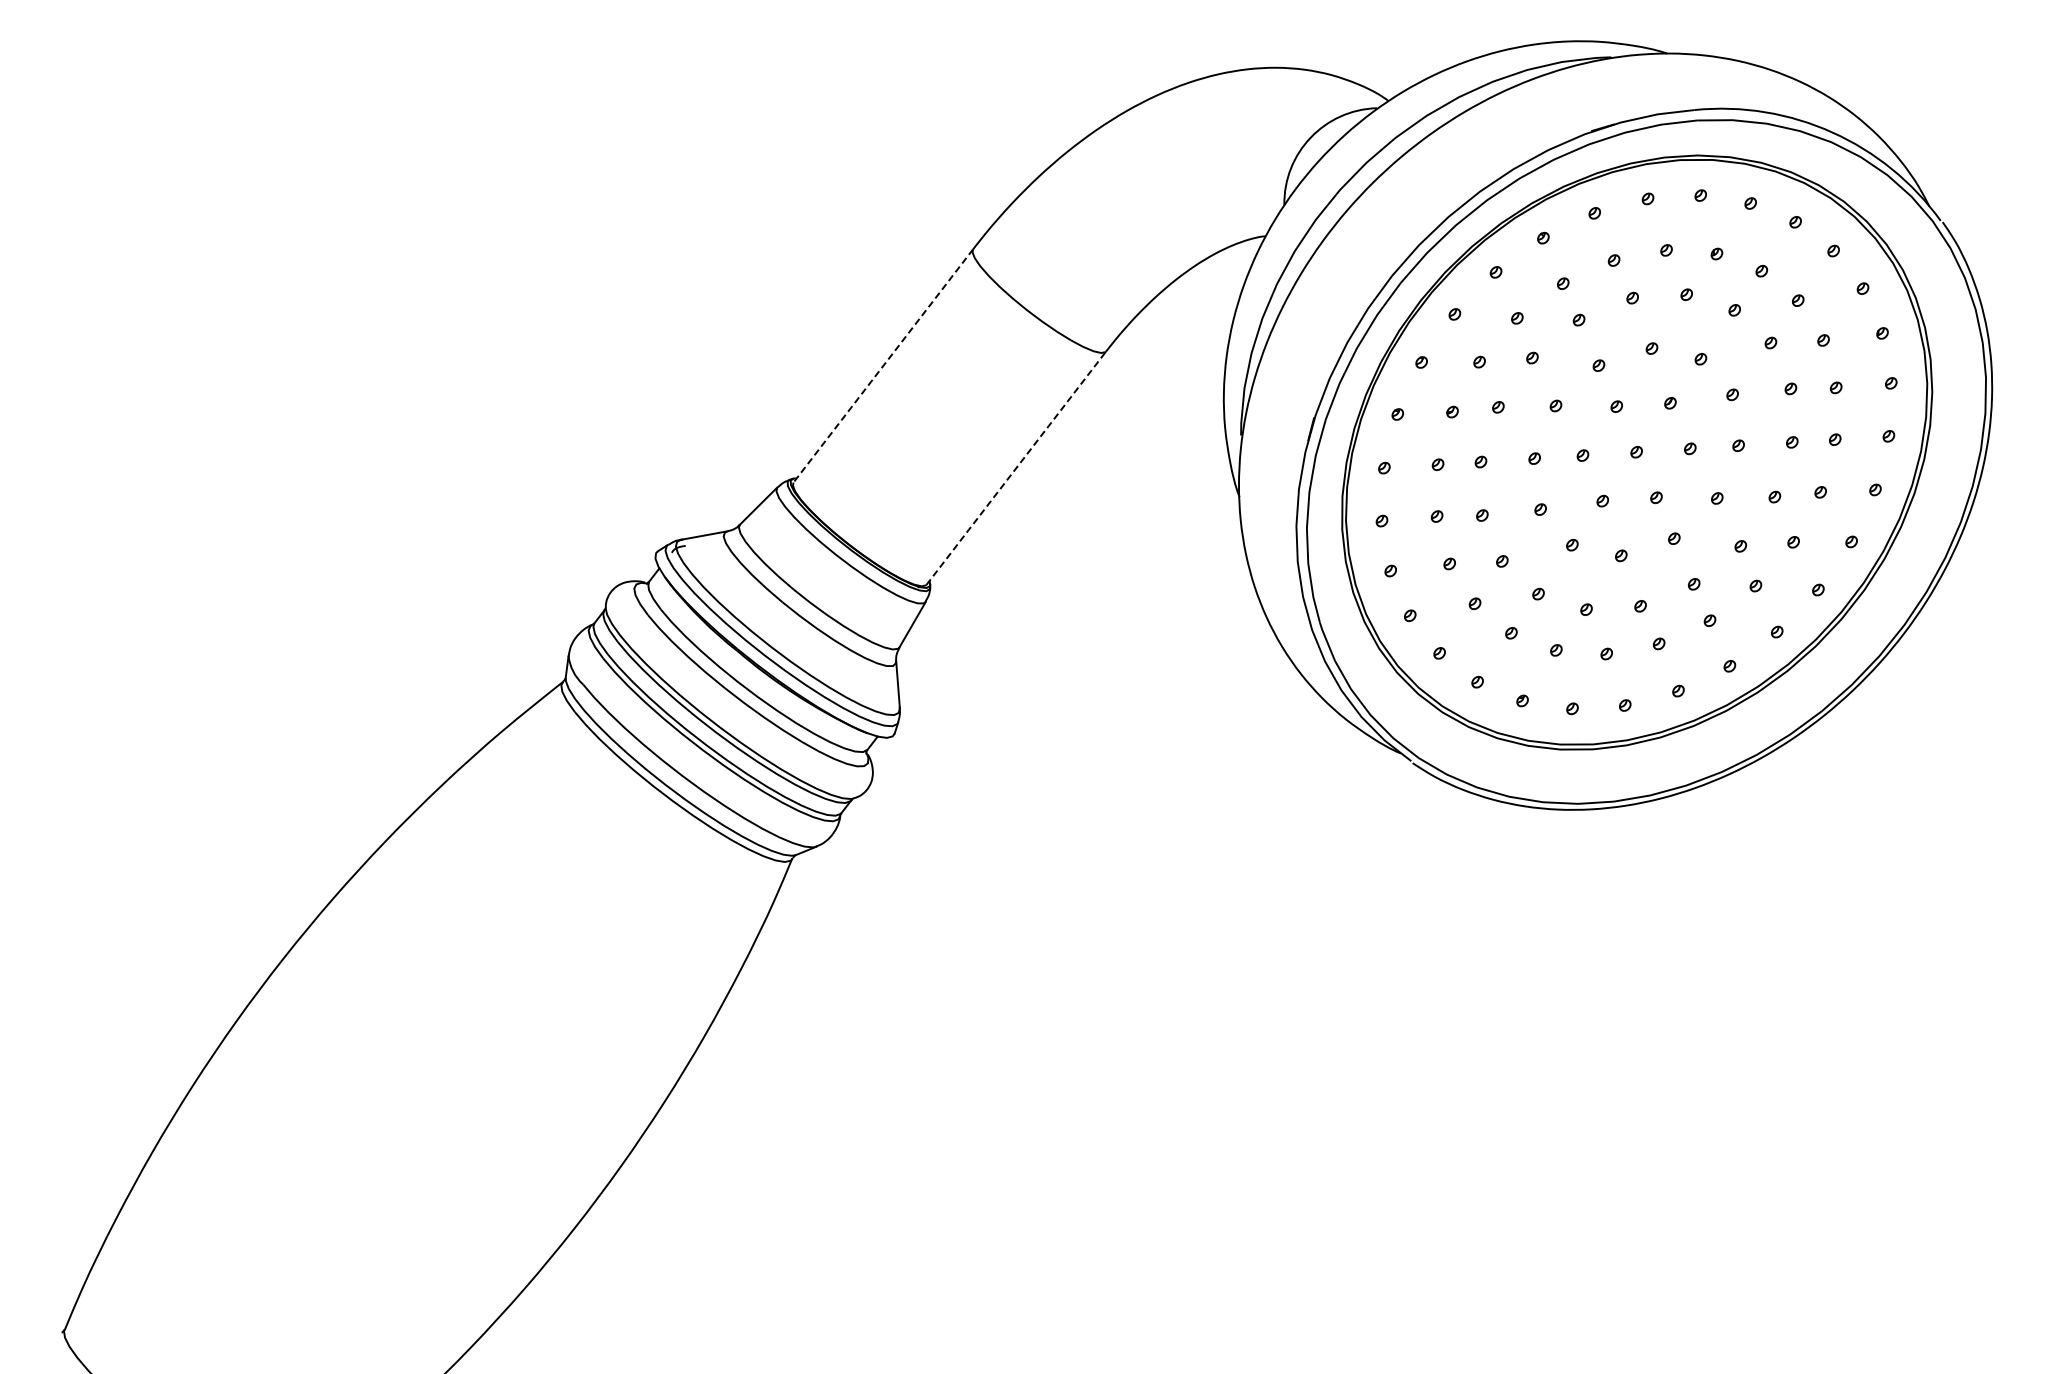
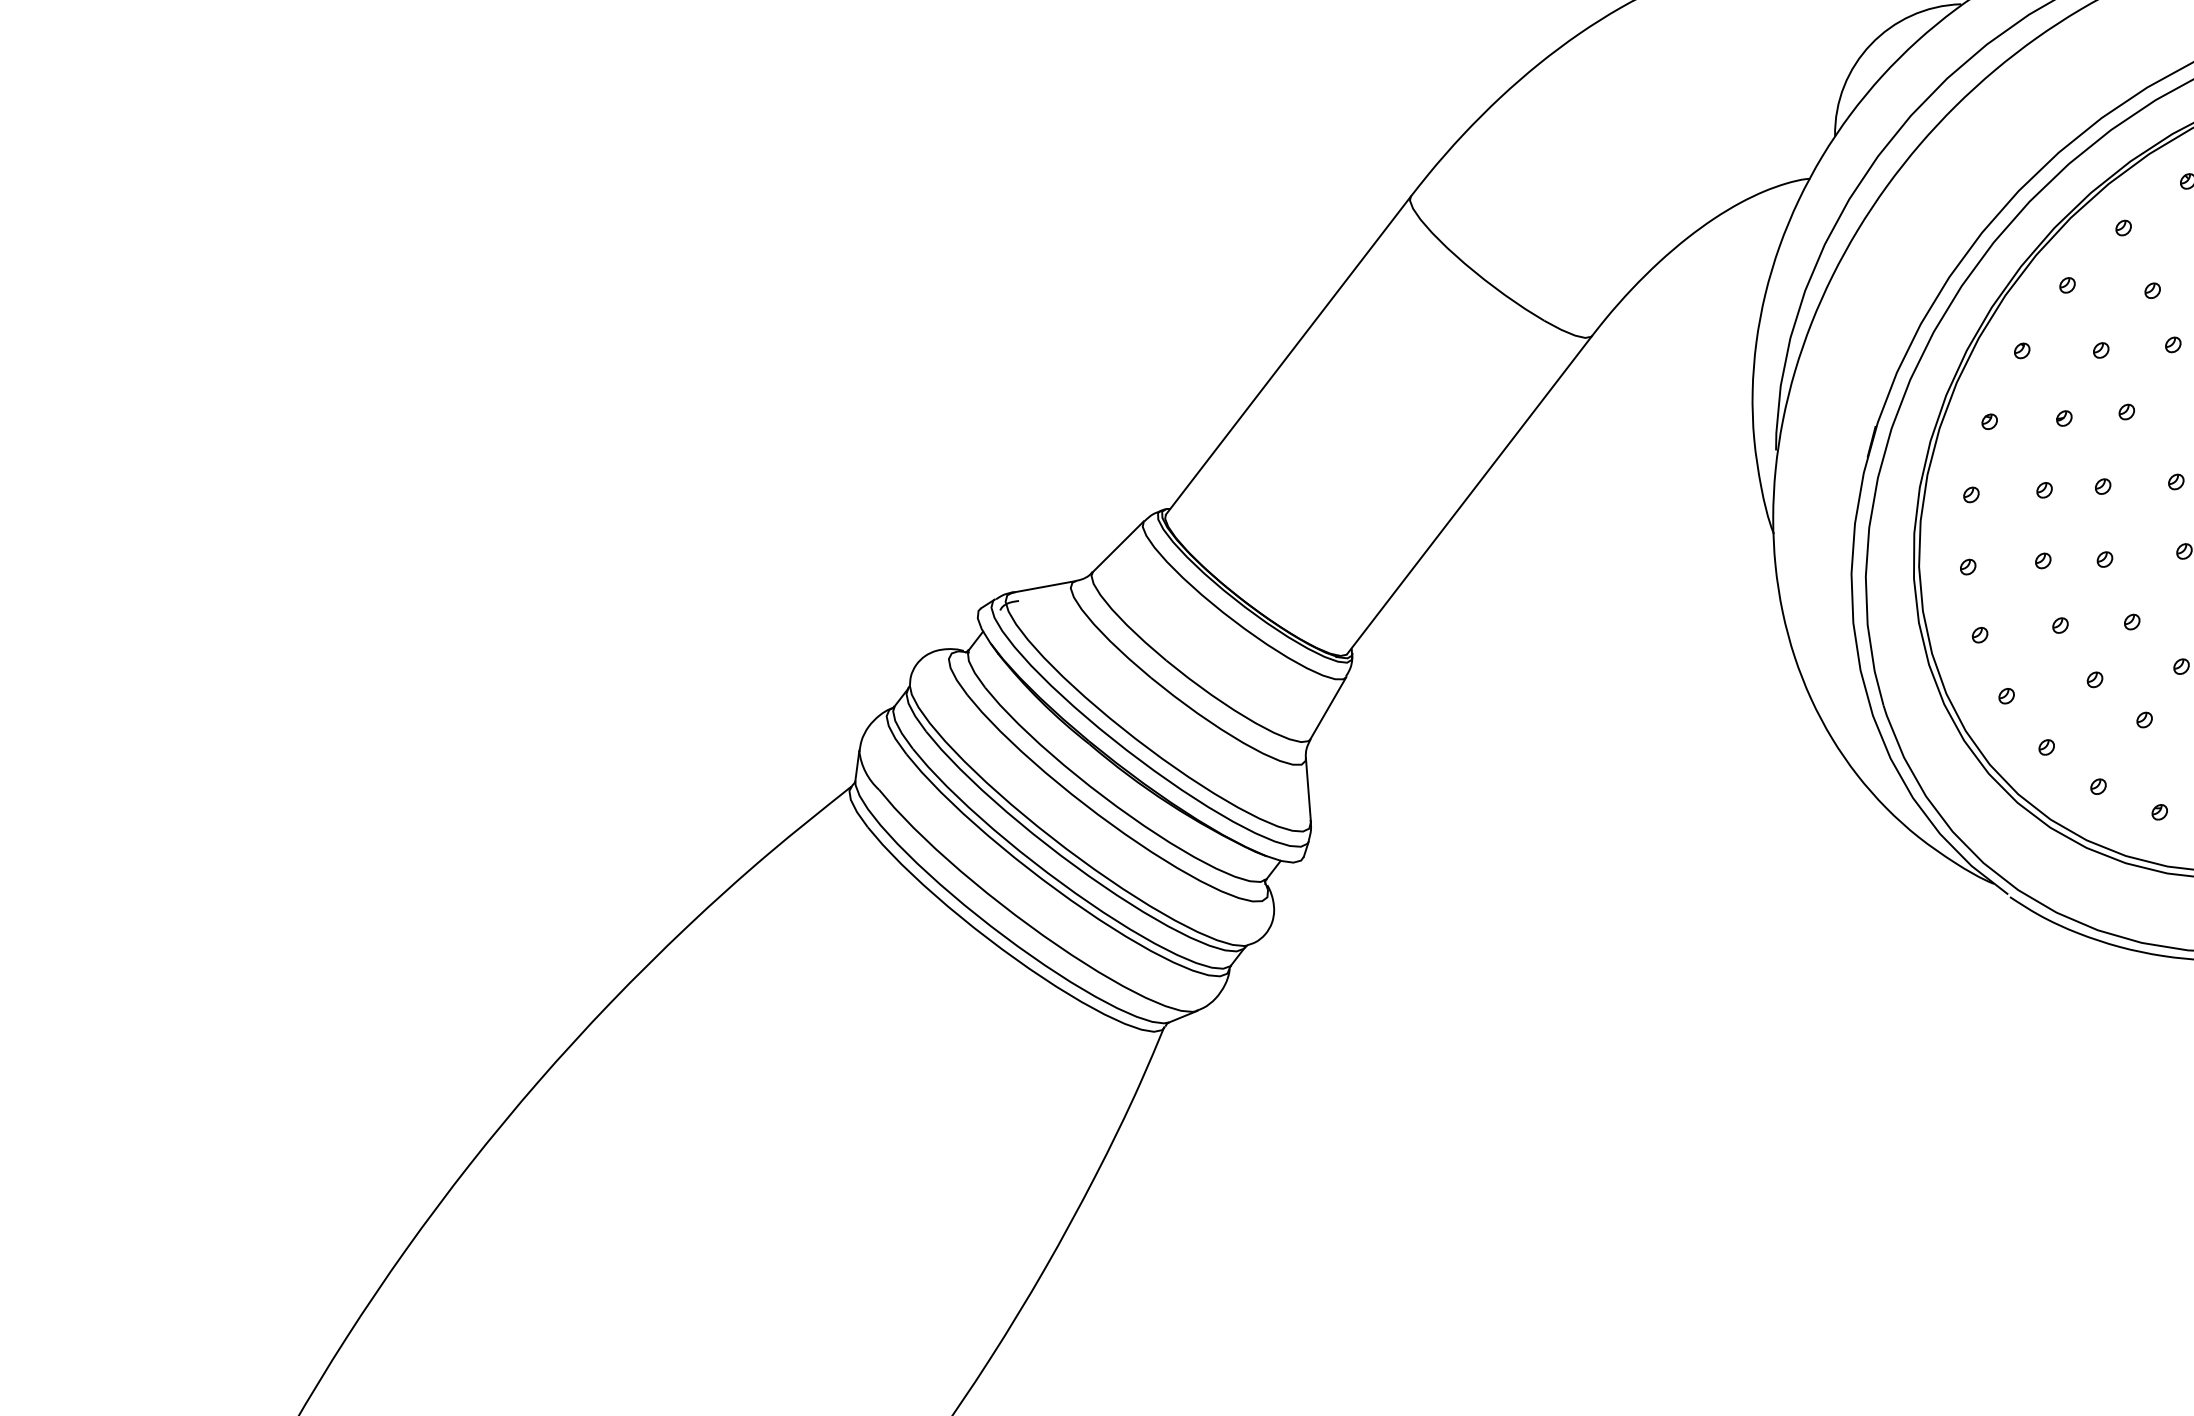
line: (883, 366) -> (1288, 356), dashed -> solid
line: (1016, 467) -> (1469, 494), dashed -> solid

